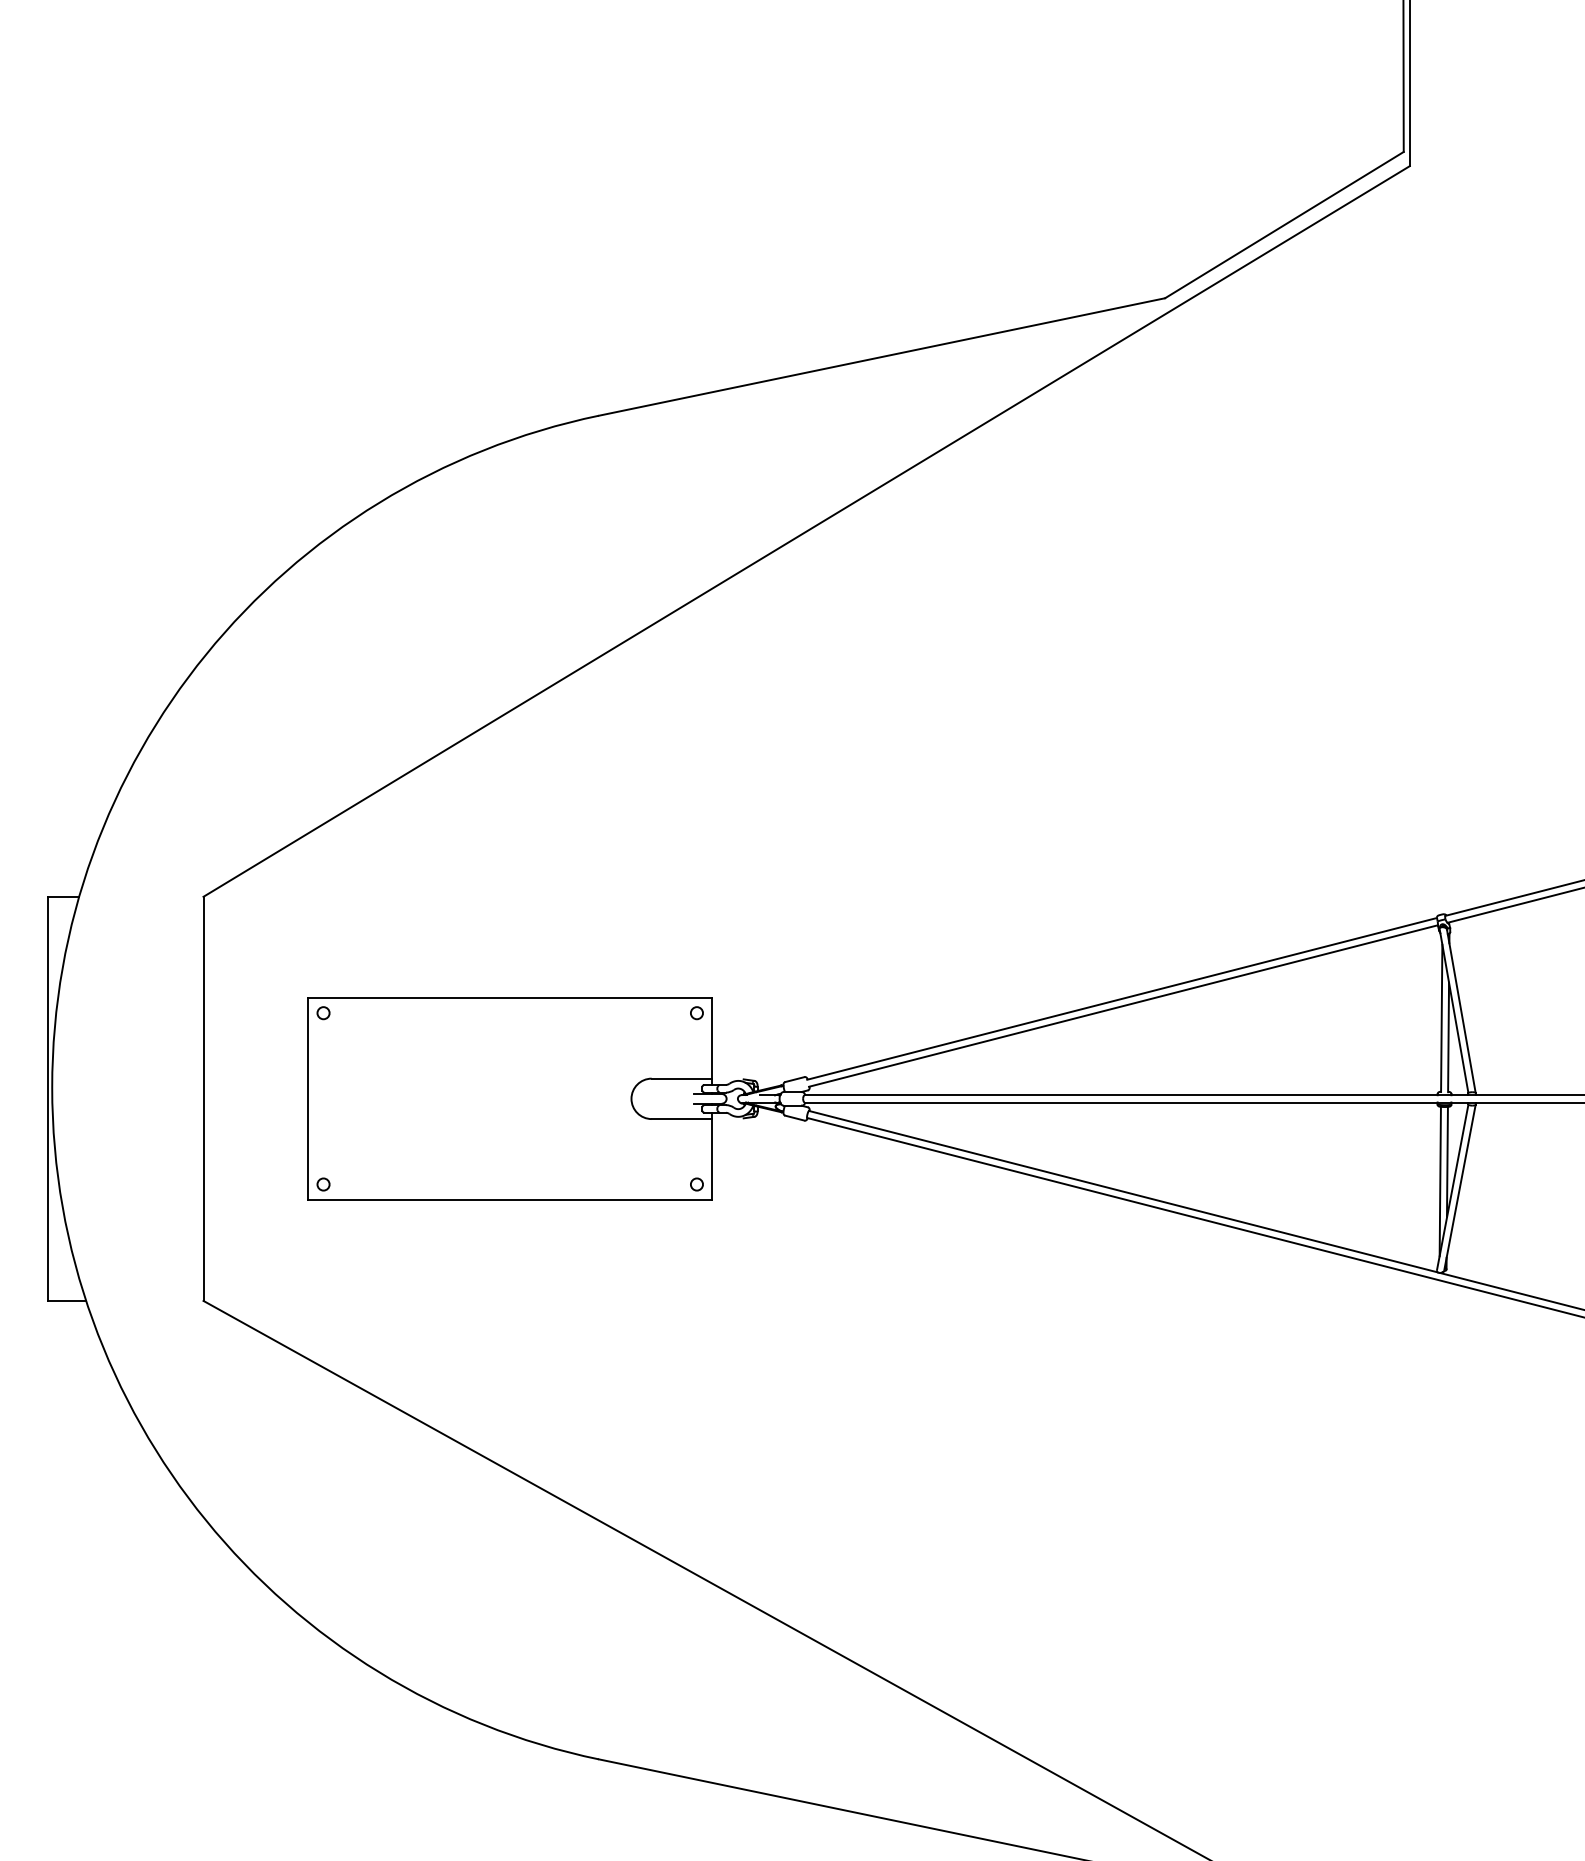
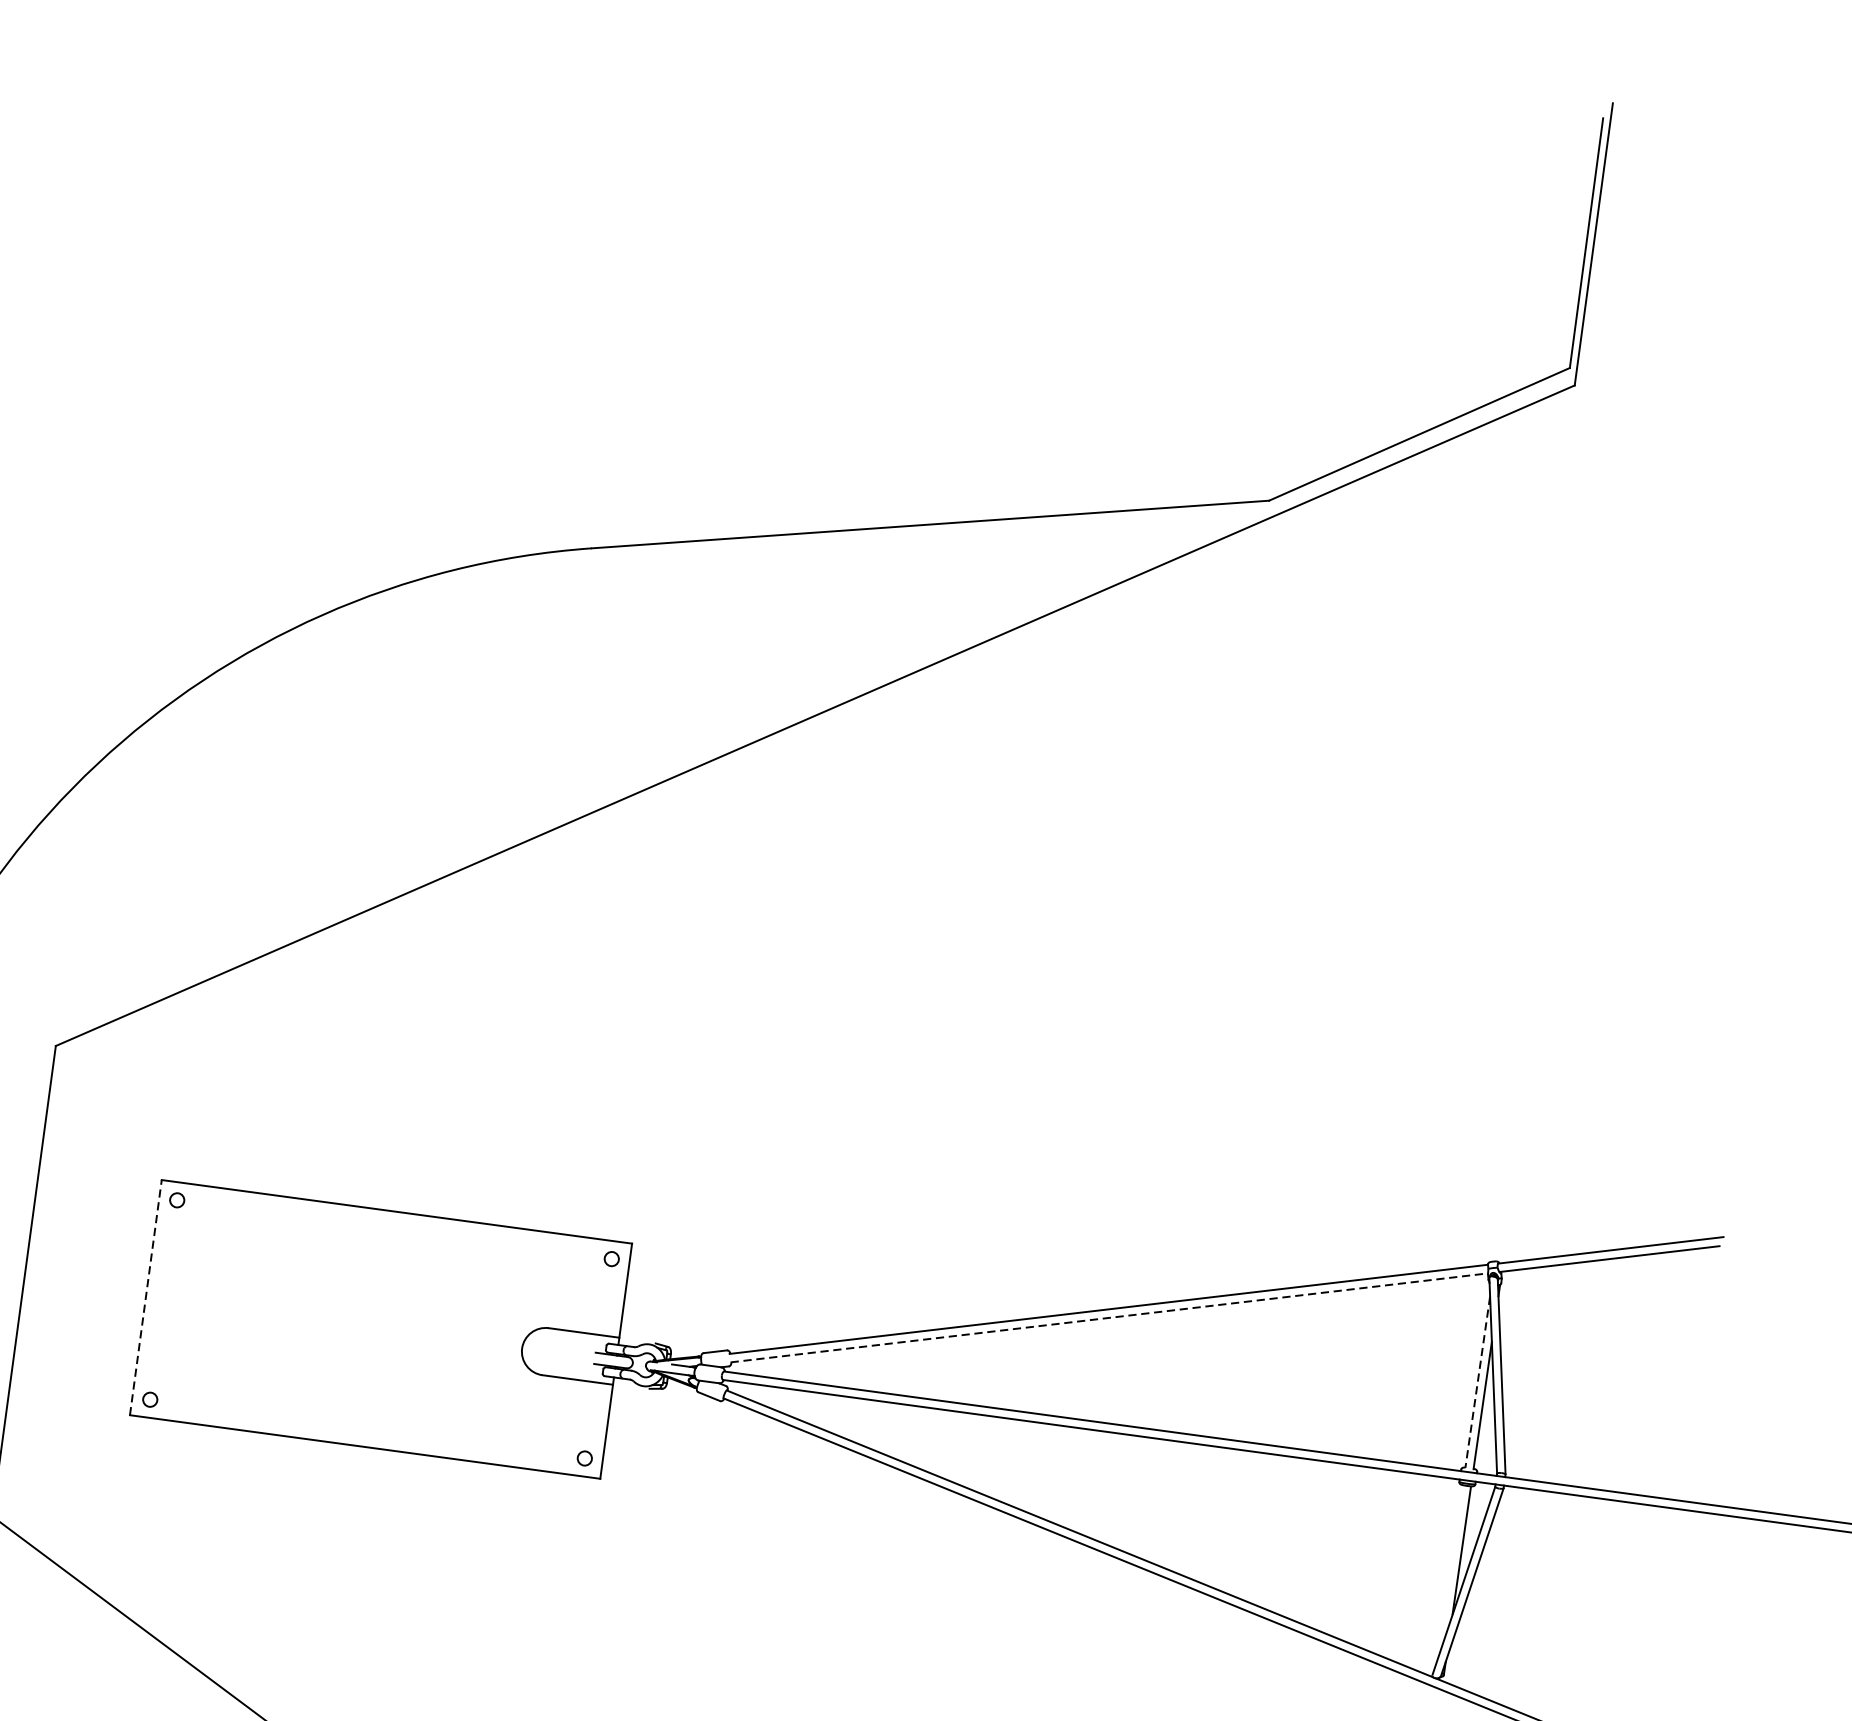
line: (1123, 1006) -> (1109, 1318), solid -> dashed
line: (1441, 1018) -> (1477, 1382), solid -> dashed
line: (308, 1098) -> (146, 1297), solid -> dashed
line: (1439, 1181) -> (1449, 1571), removed

